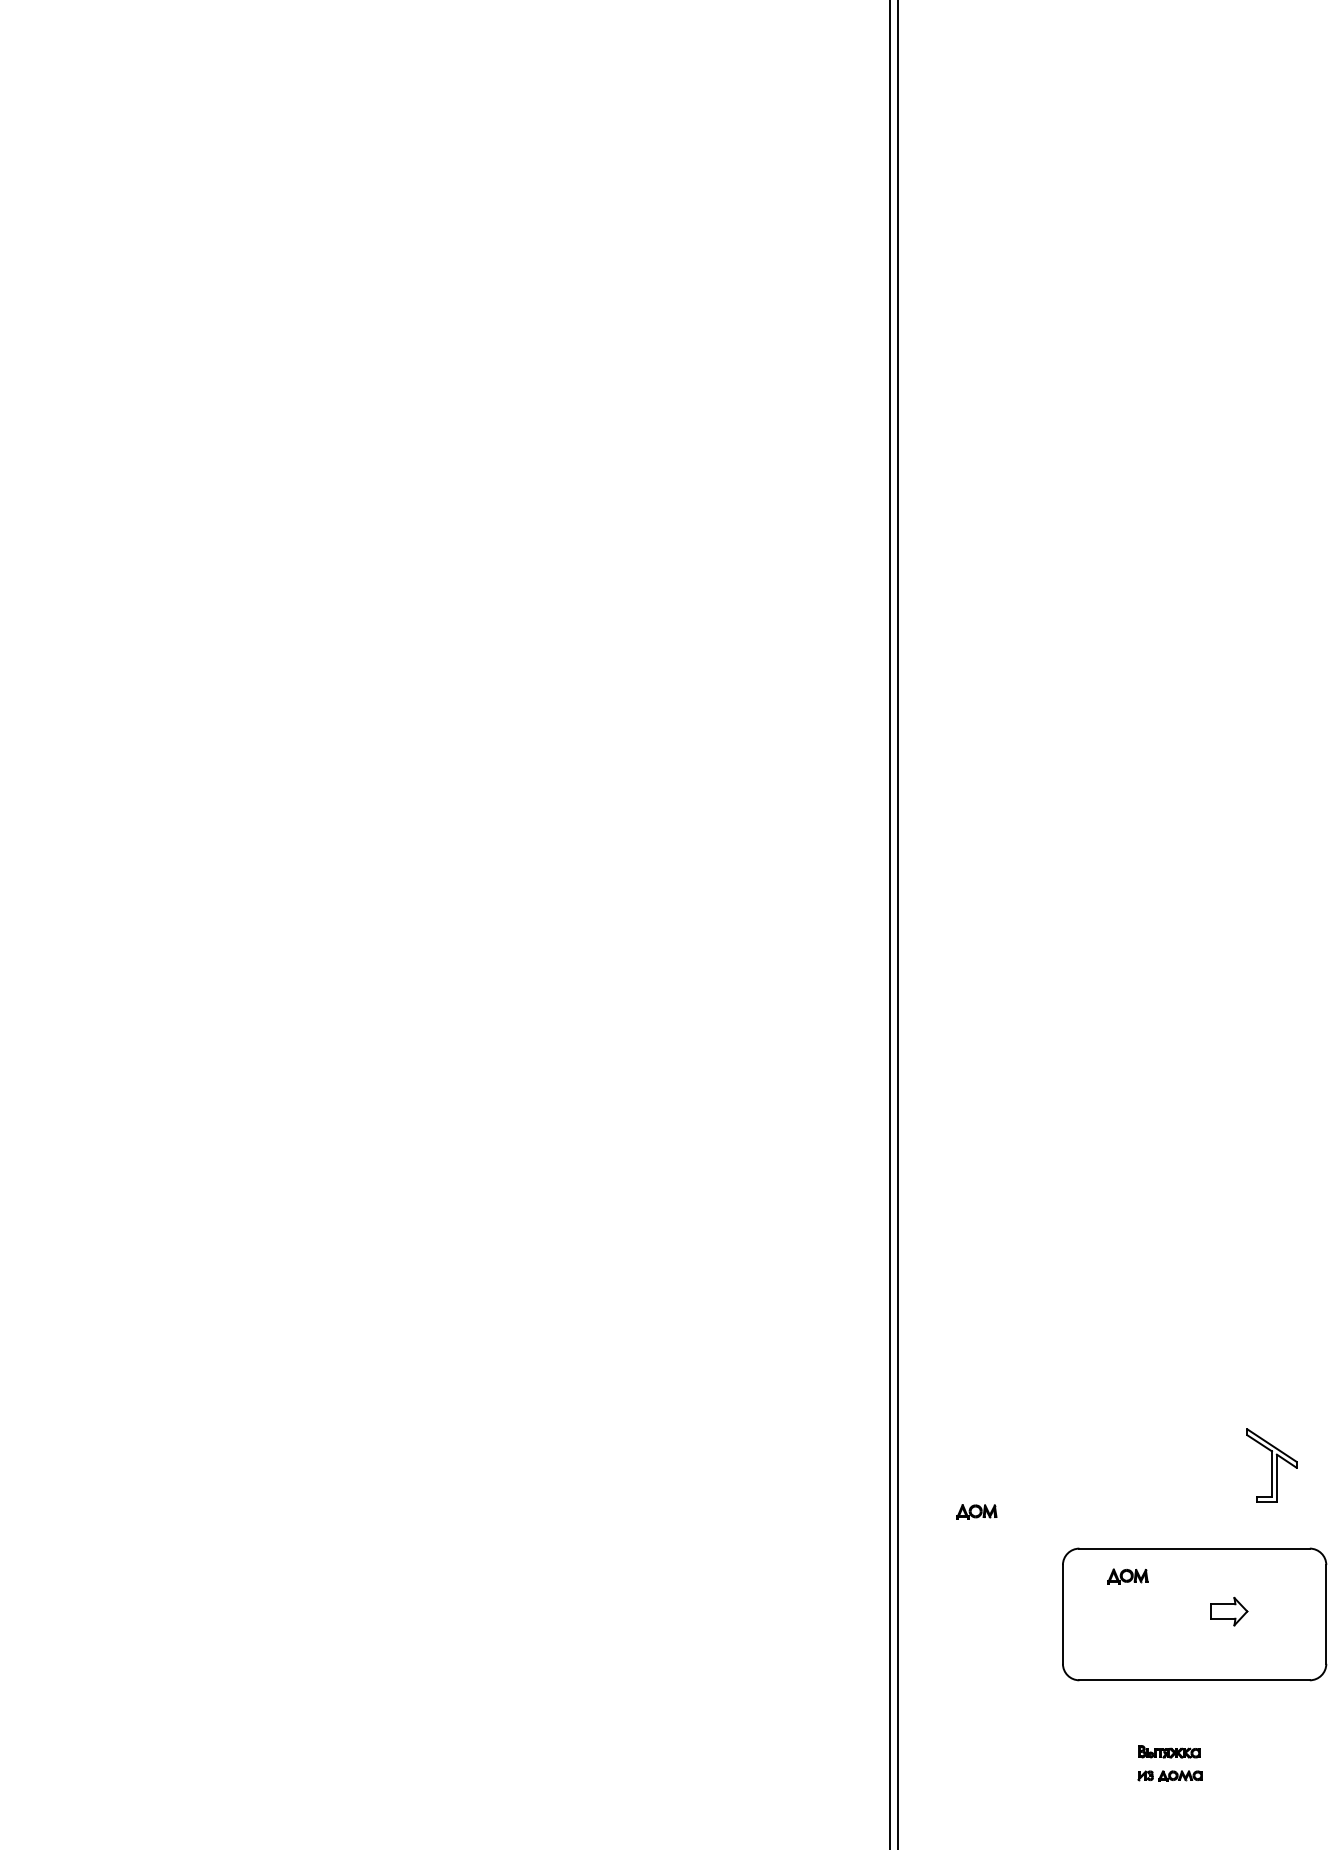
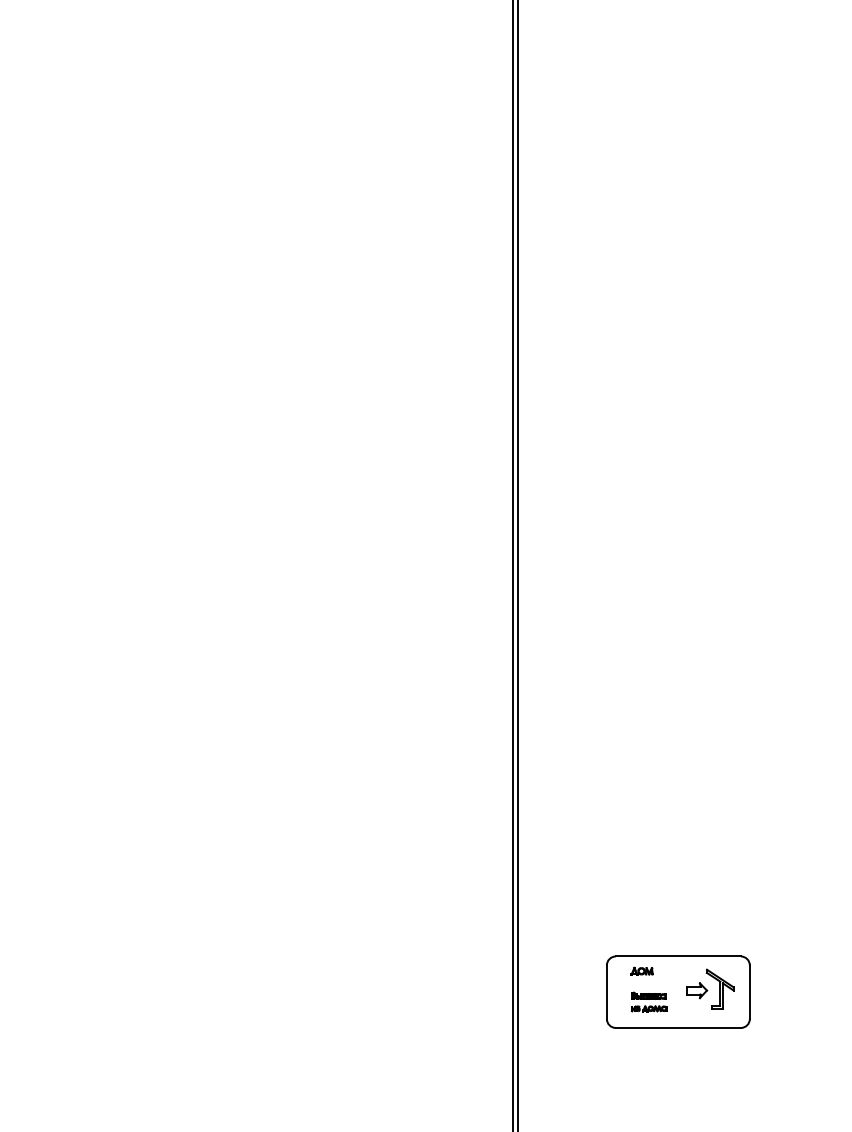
part: (1272, 1463) -> (720, 988), moved
part: (975, 1509) -> (559, 935), removed
part: (1170, 1762) -> (649, 1001), moved

